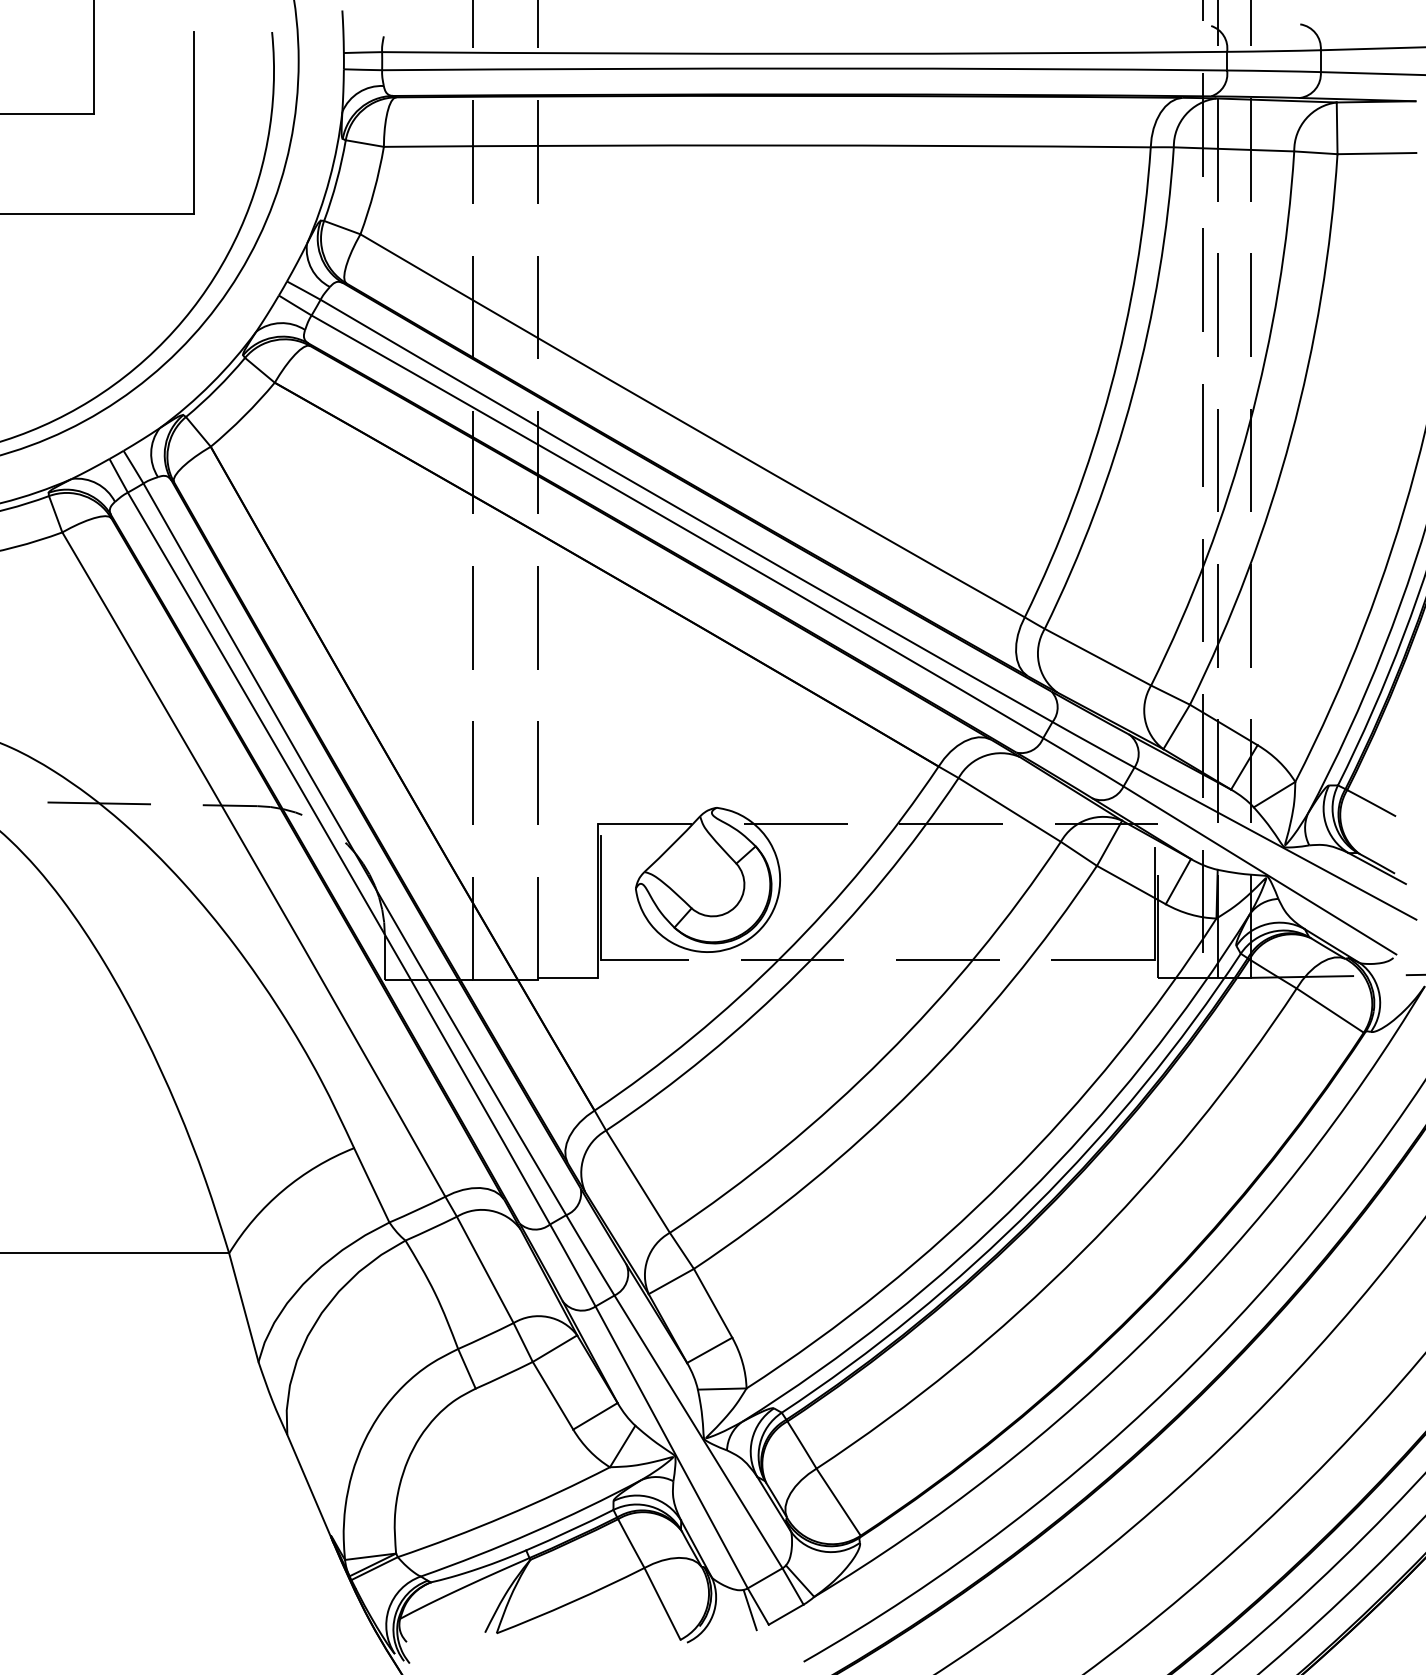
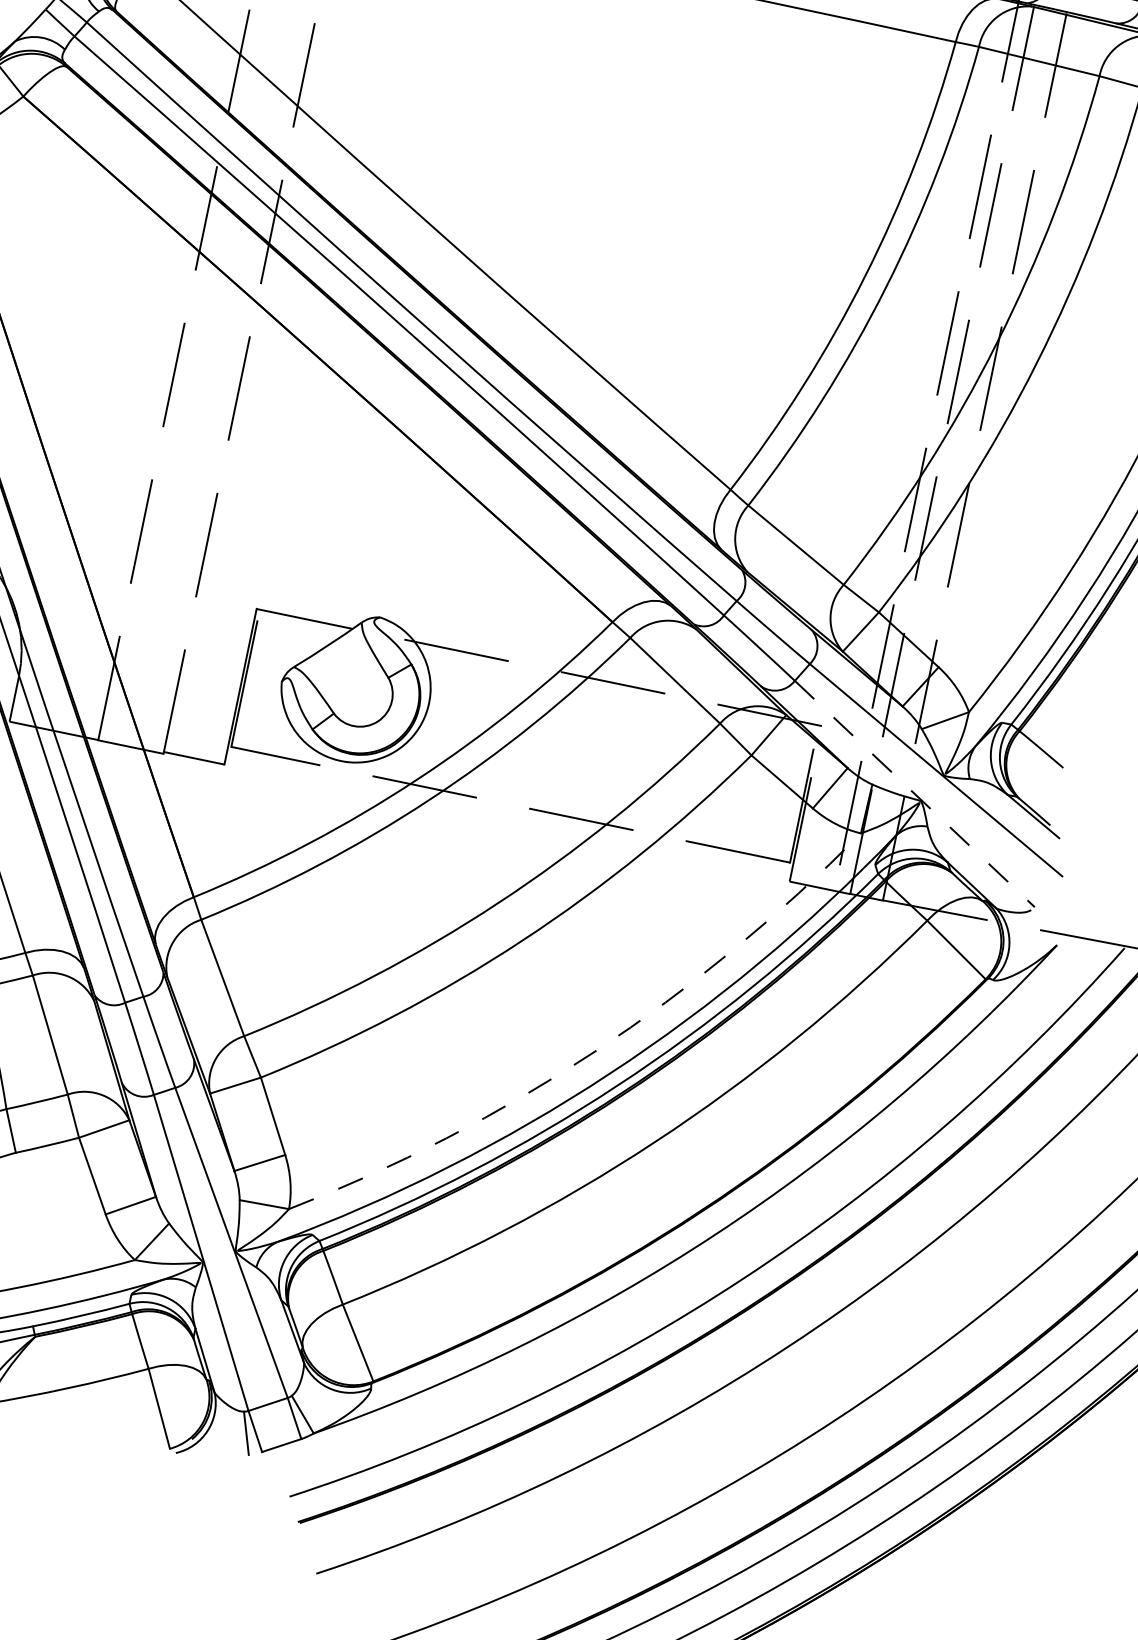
line: (1260, 870) -> (915, 794), solid -> dashed
arc: (1006, 1178) -> (594, 1051), solid -> dashed

